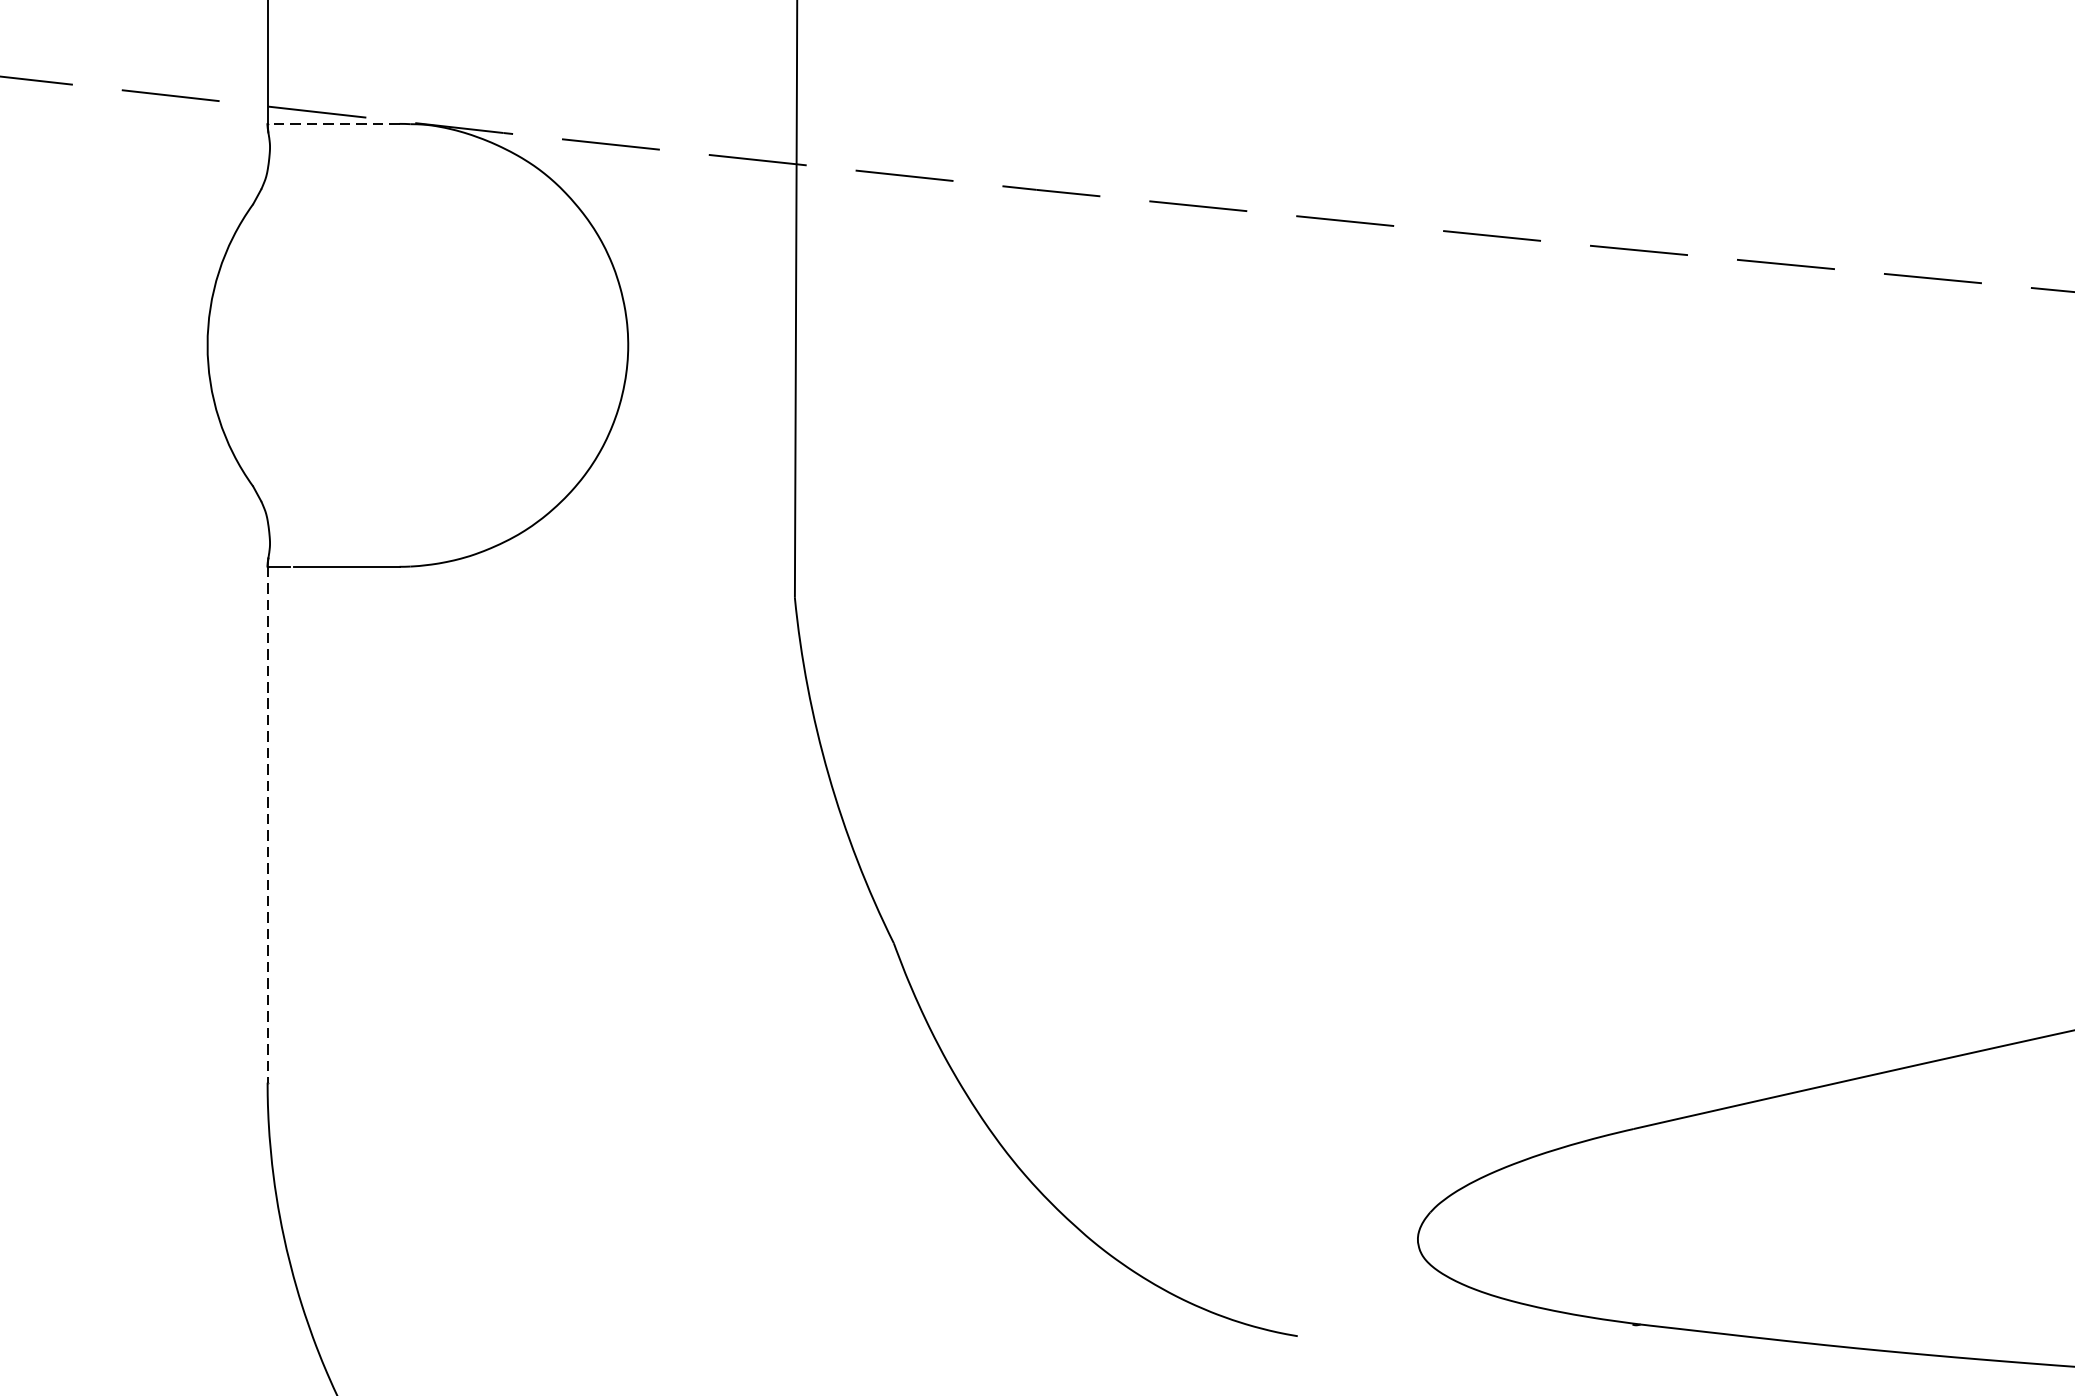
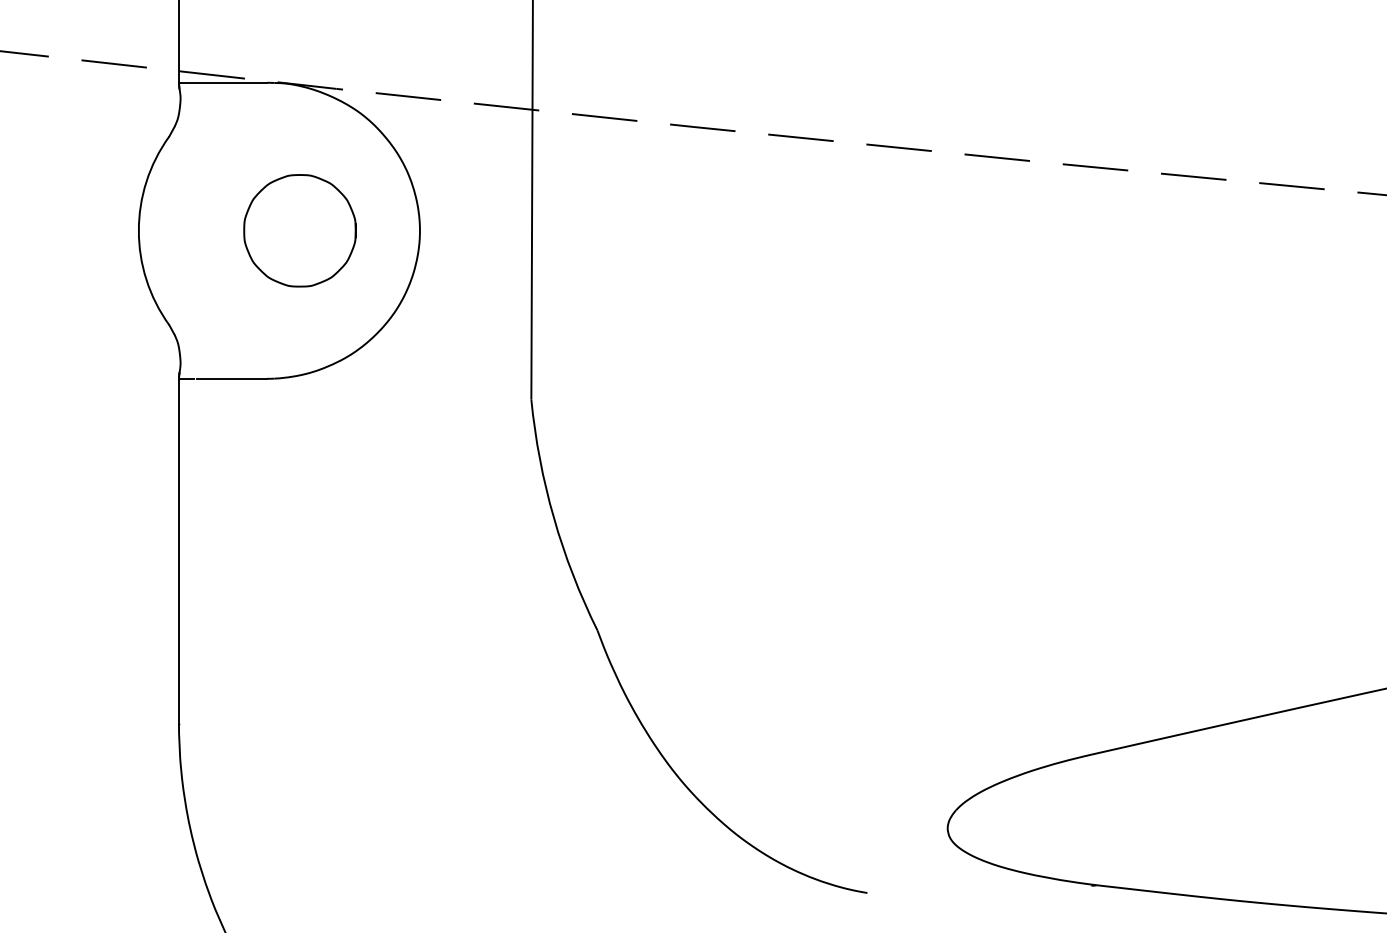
line: (332, 123) -> (222, 82), dashed -> solid
curve: (367, 344) -> (245, 230), added
line: (266, 825) -> (178, 551), dashed -> solid

